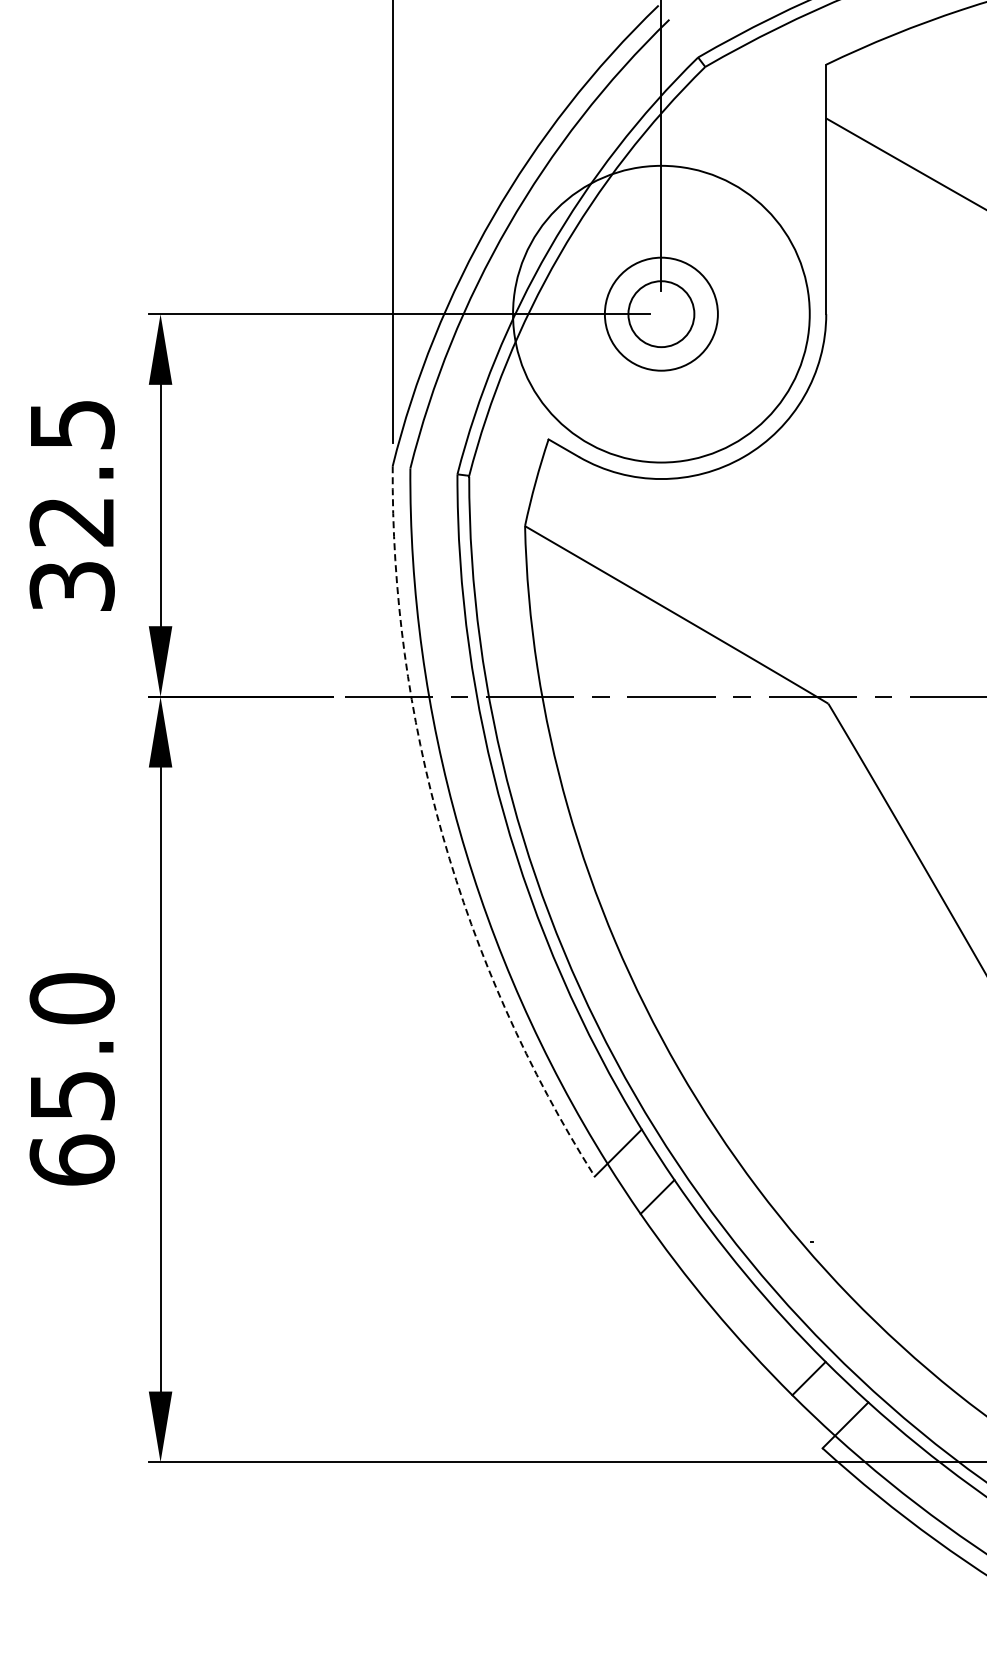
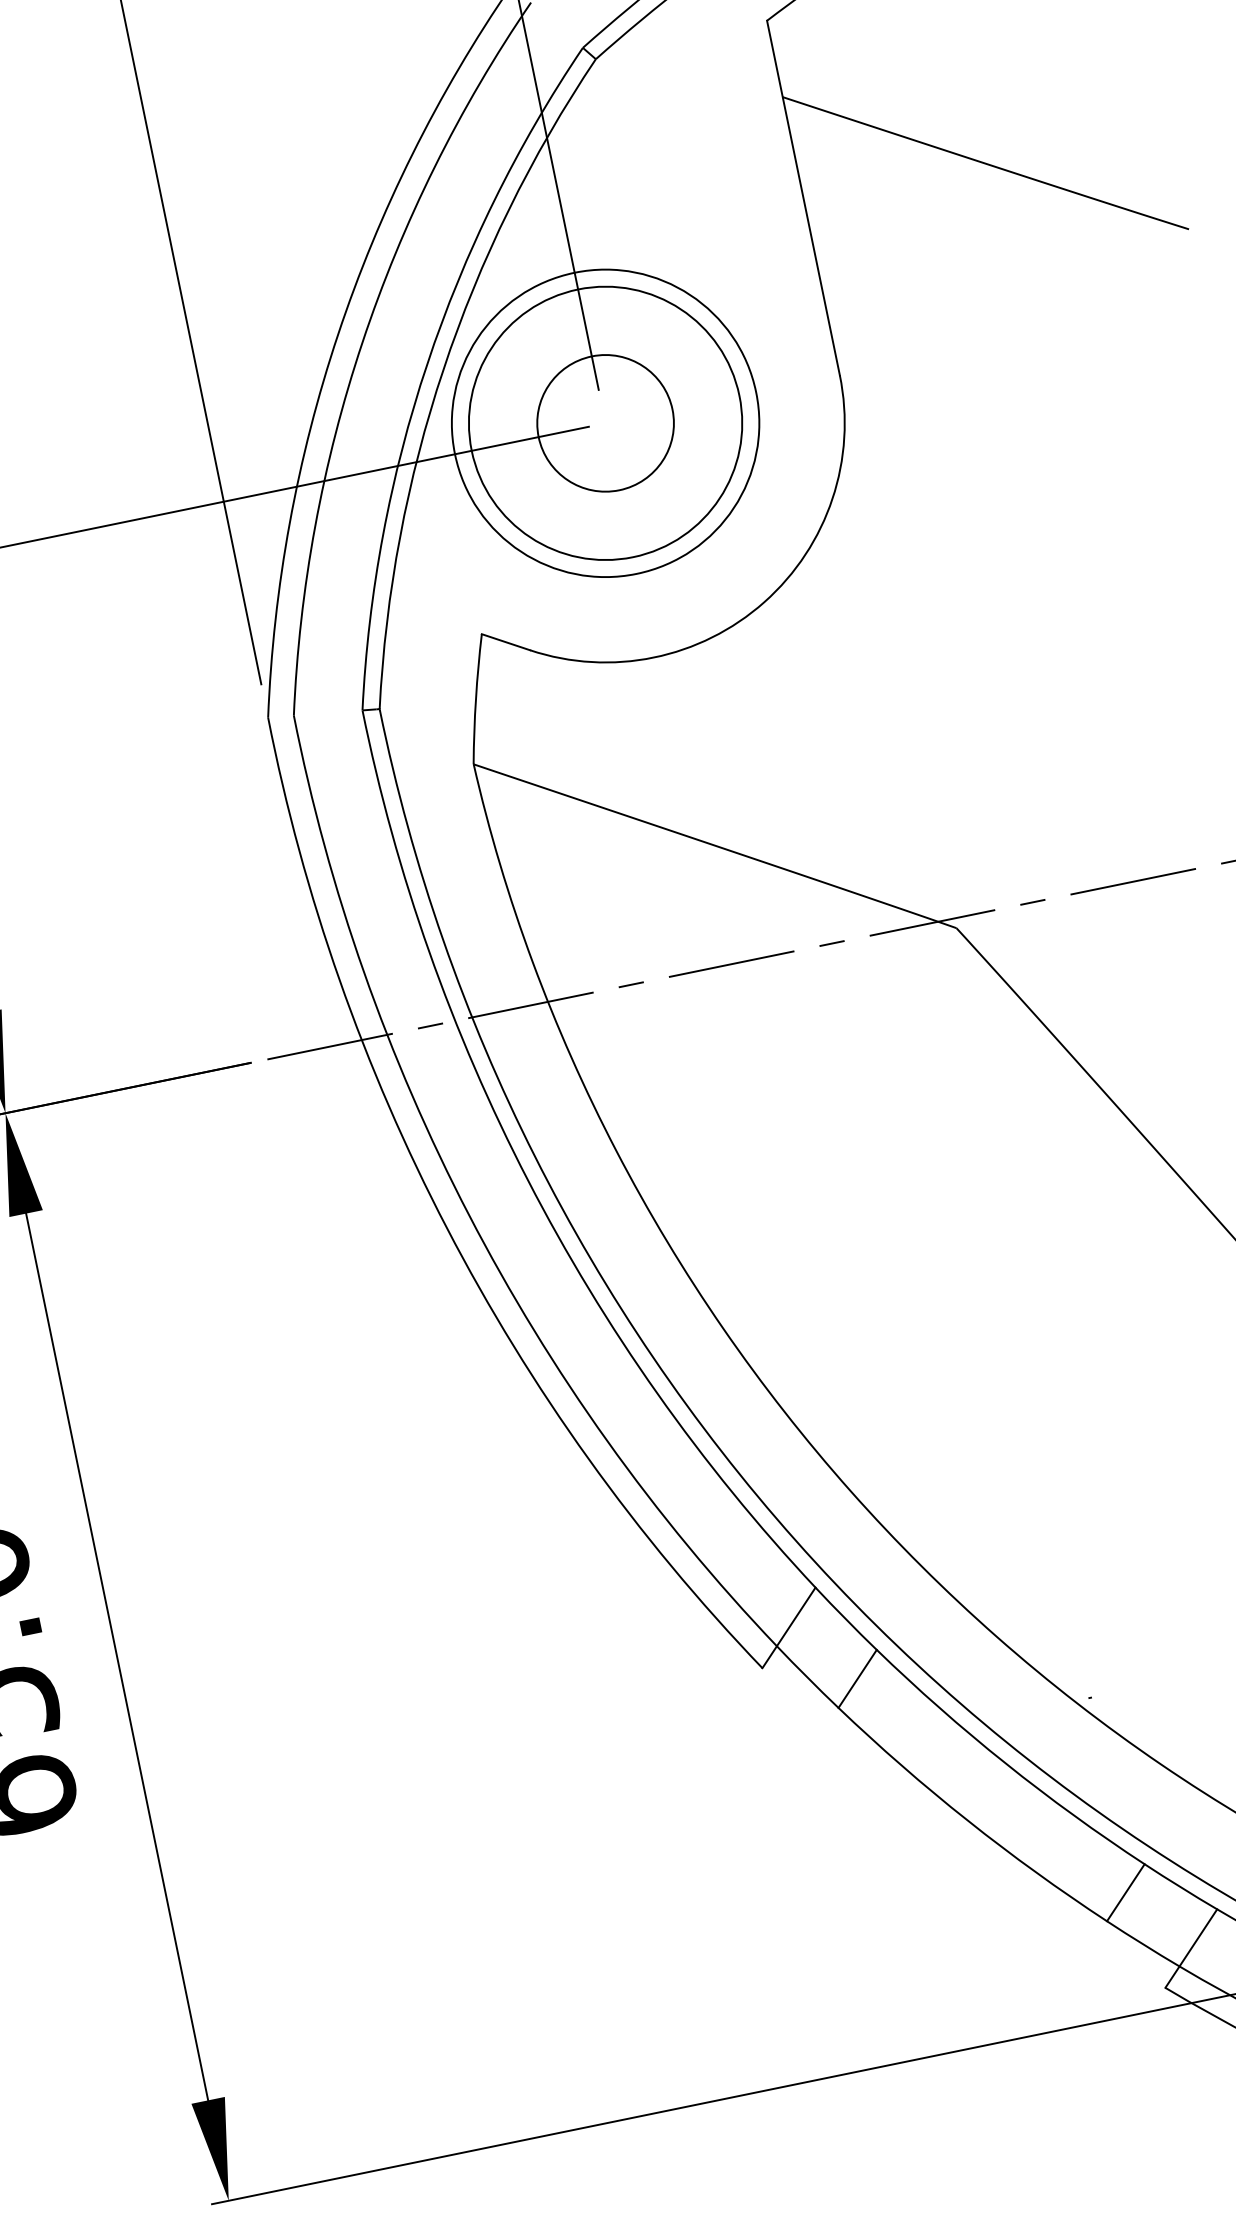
circle: (661, 314) -> (605, 423), size x0.71
circle: (661, 314) -> (605, 423), size x1.43
circle: (661, 314) -> (605, 423), size x1.67
arc: (442, 835) -> (446, 1227), dashed -> solid

